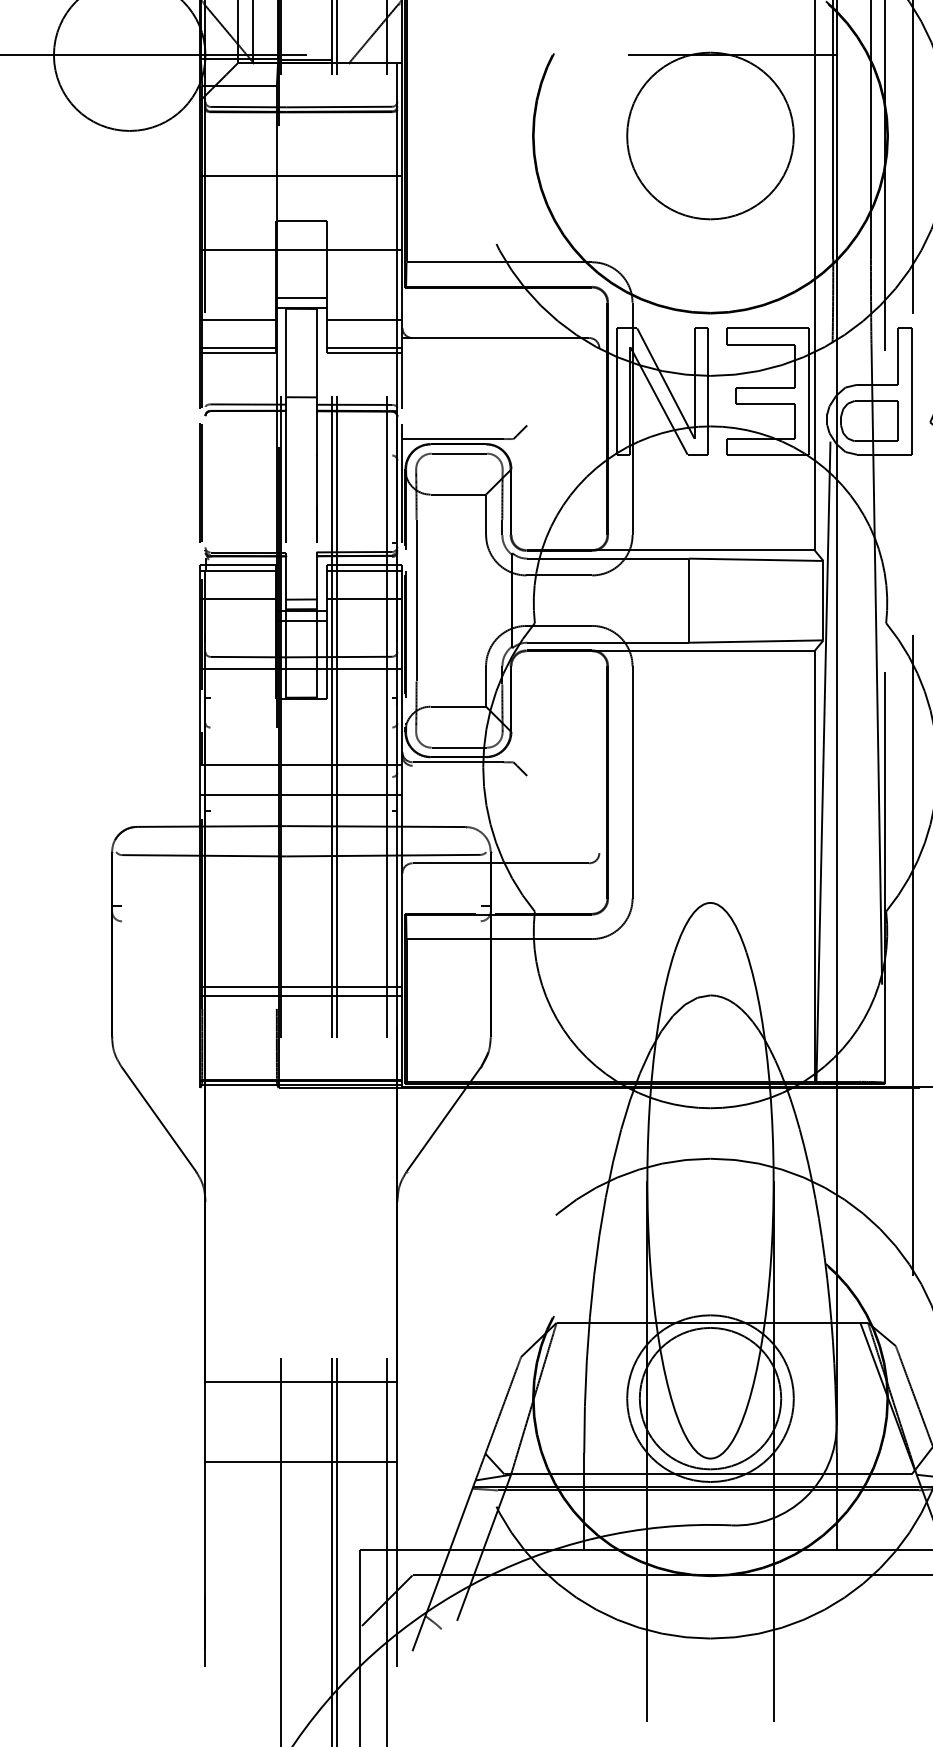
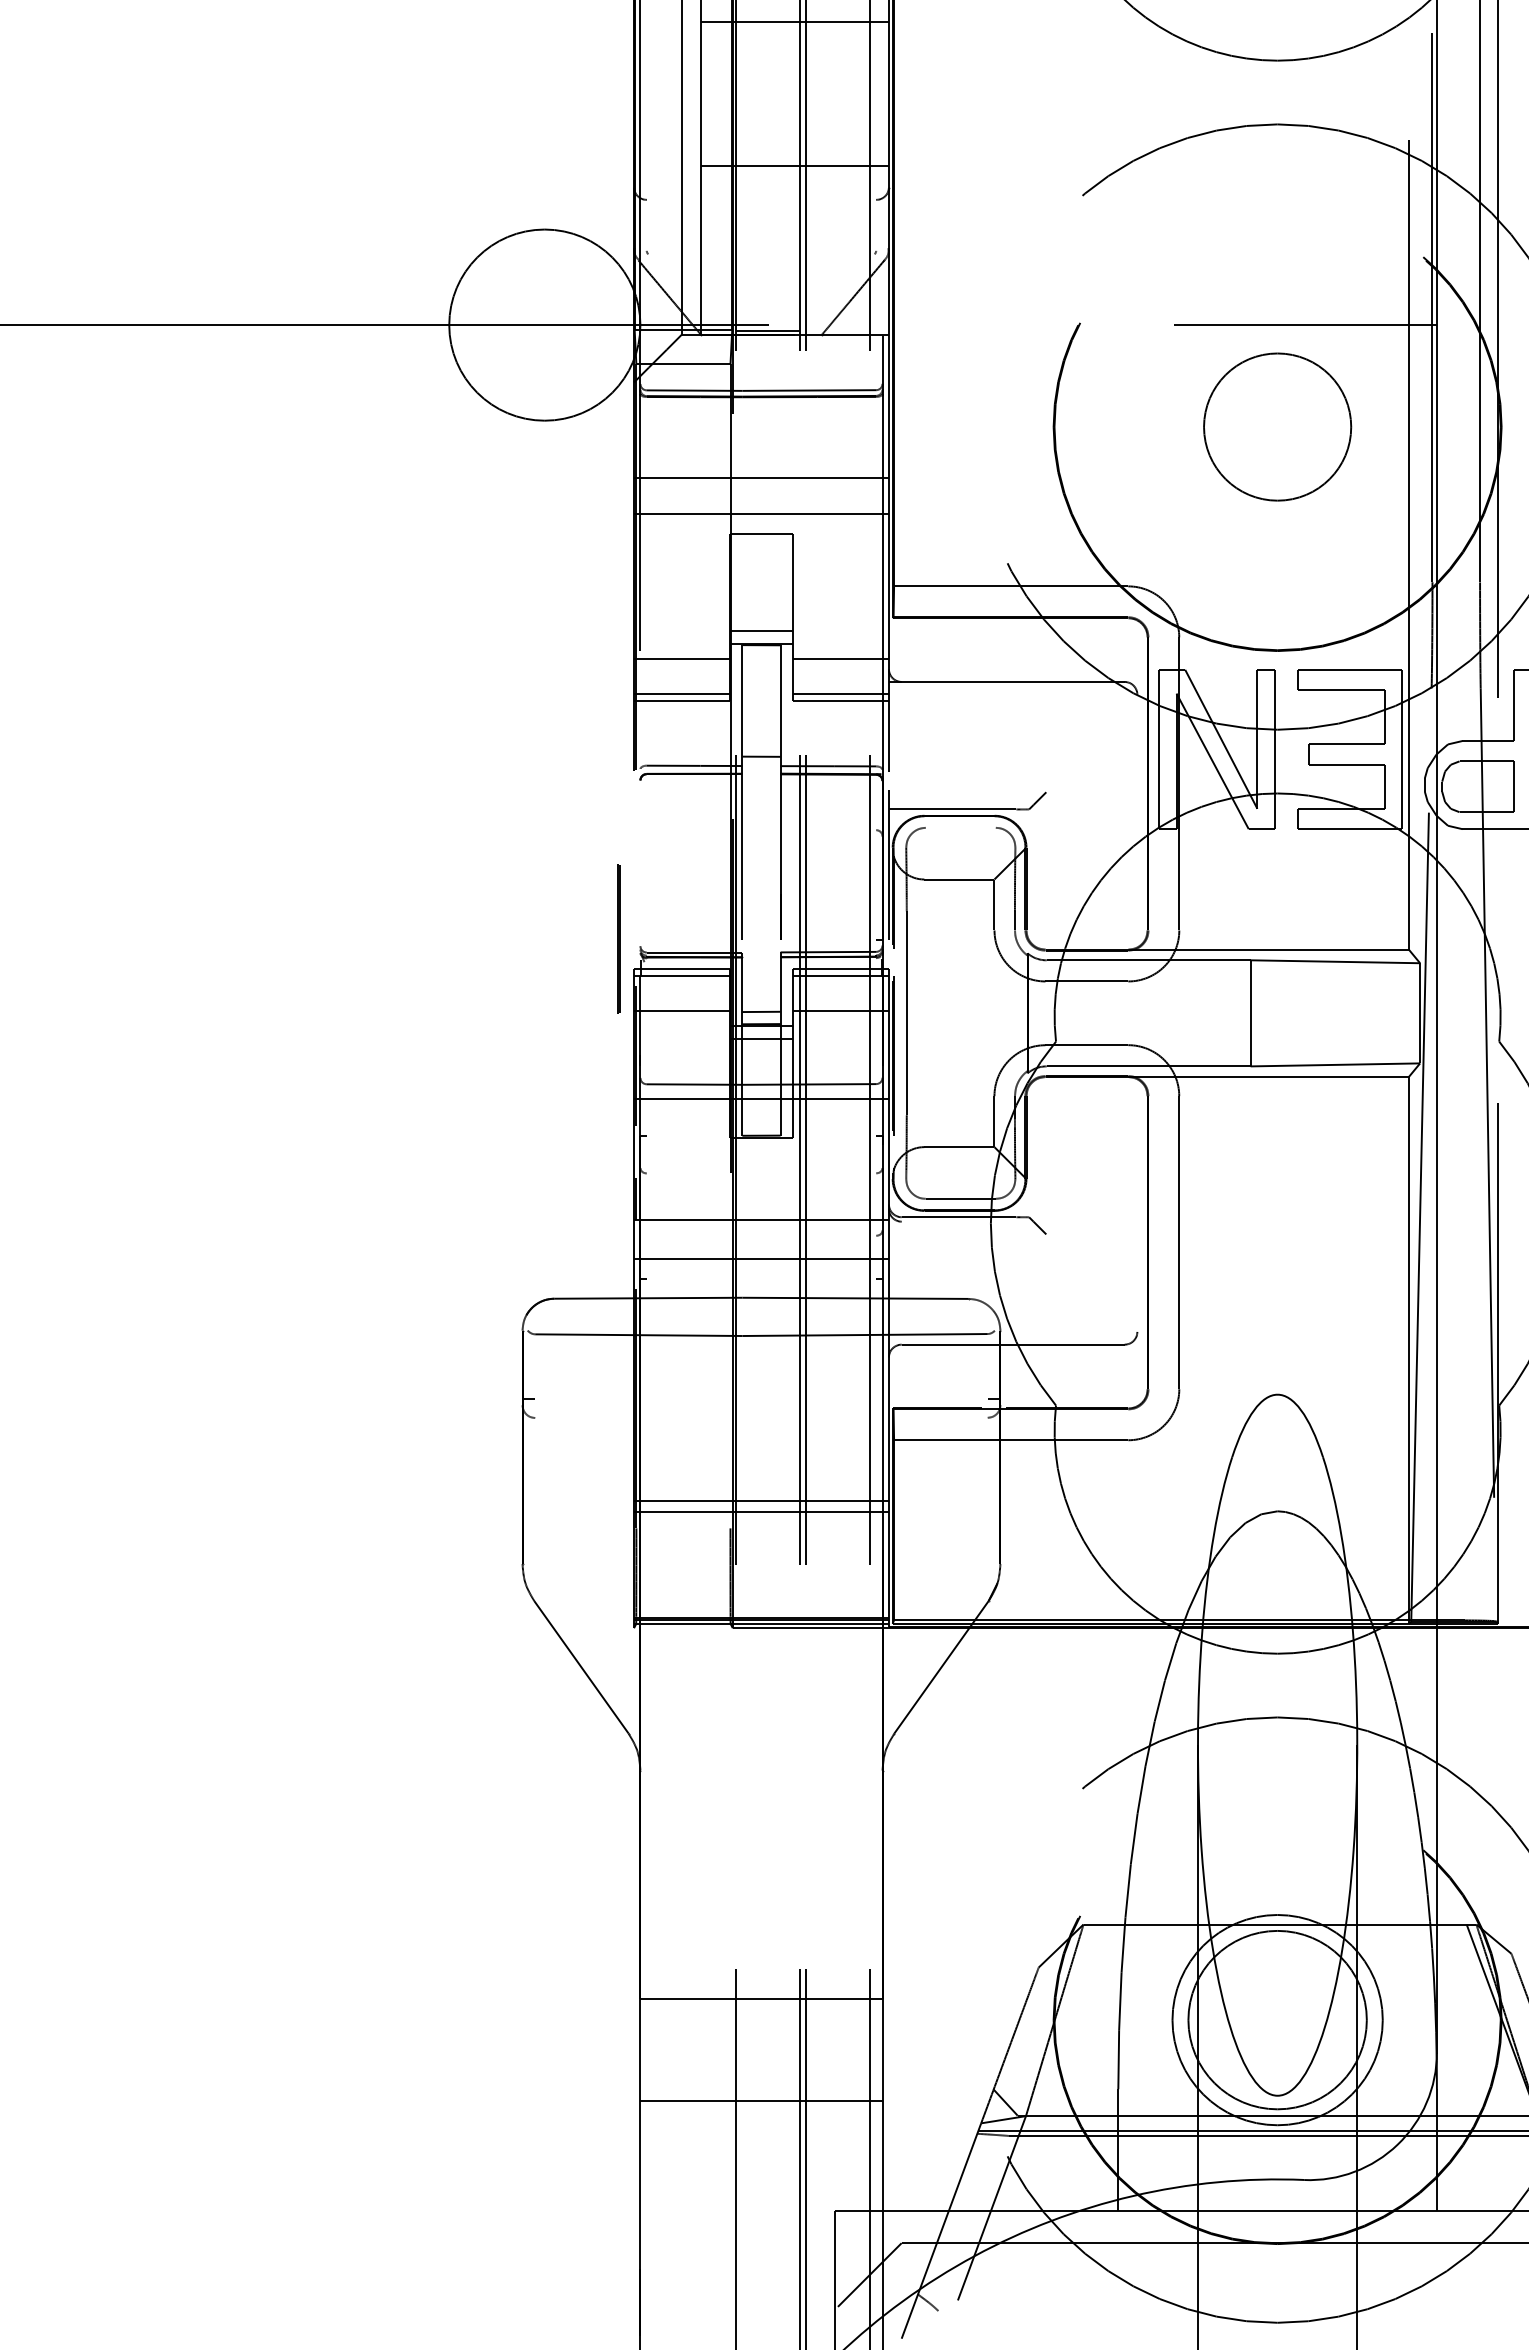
circle: (710, 135) -> (1277, 426), size x0.7
line: (301, 249) -> (761, 514), moved
line: (459, 453) -> (960, 827), removed
line: (200, 482) -> (618, 938), moved

